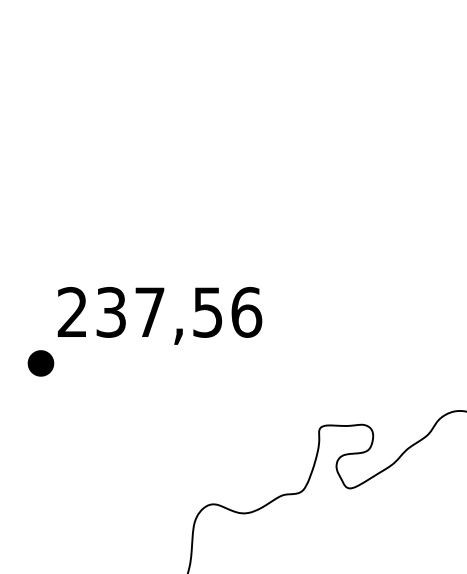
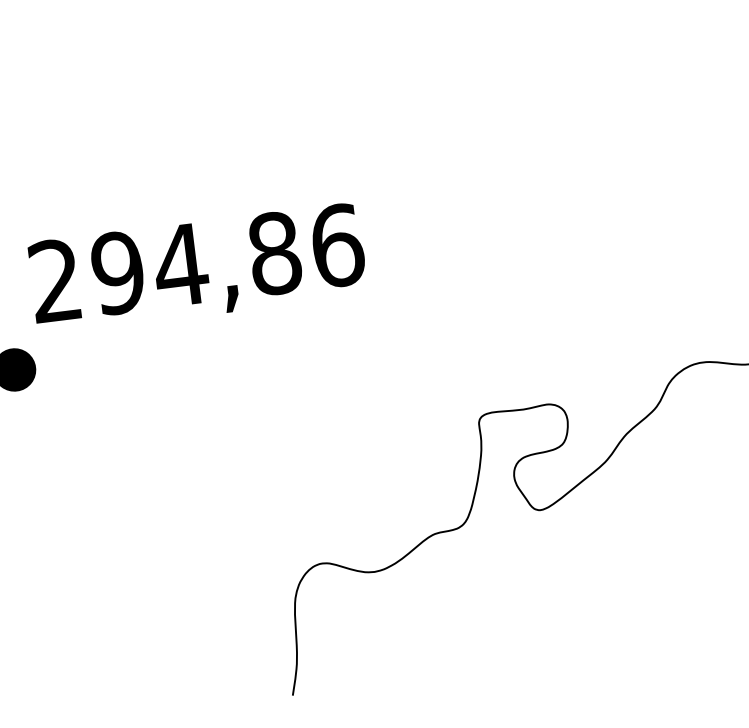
text: (159, 312) -> (196, 263), 237,56 -> 294,86

